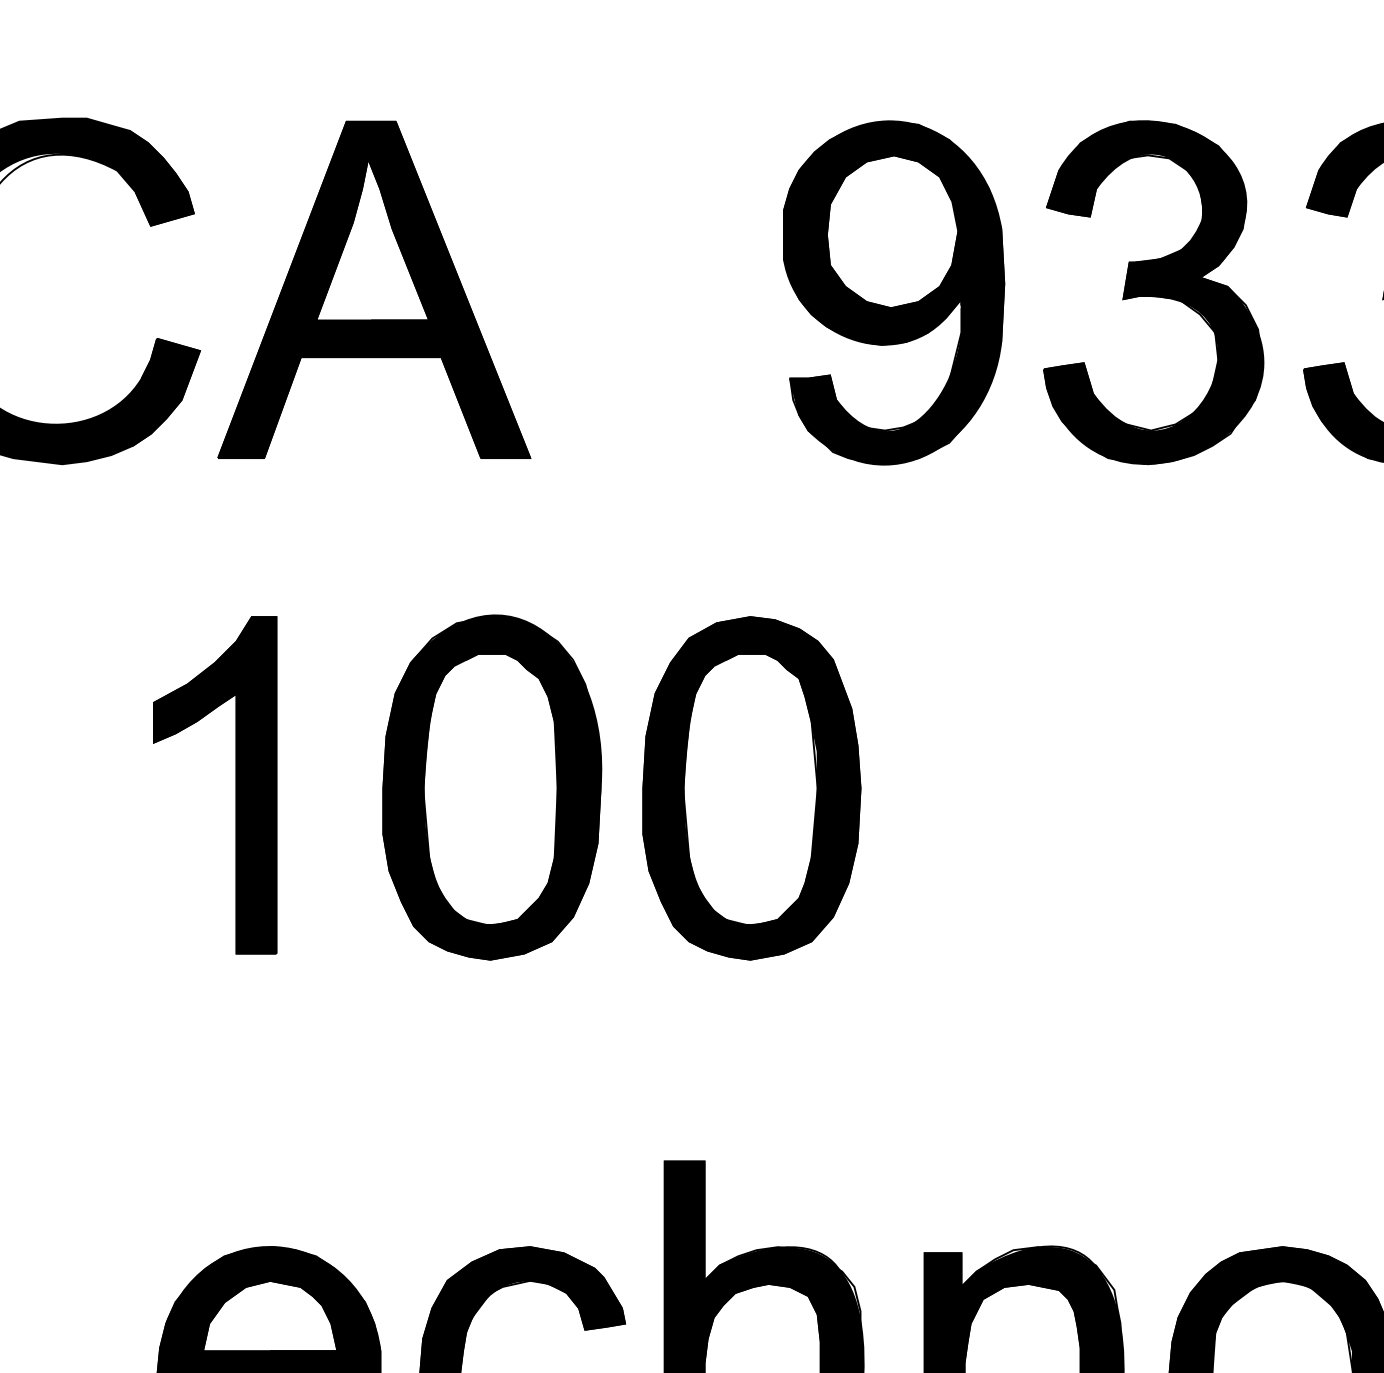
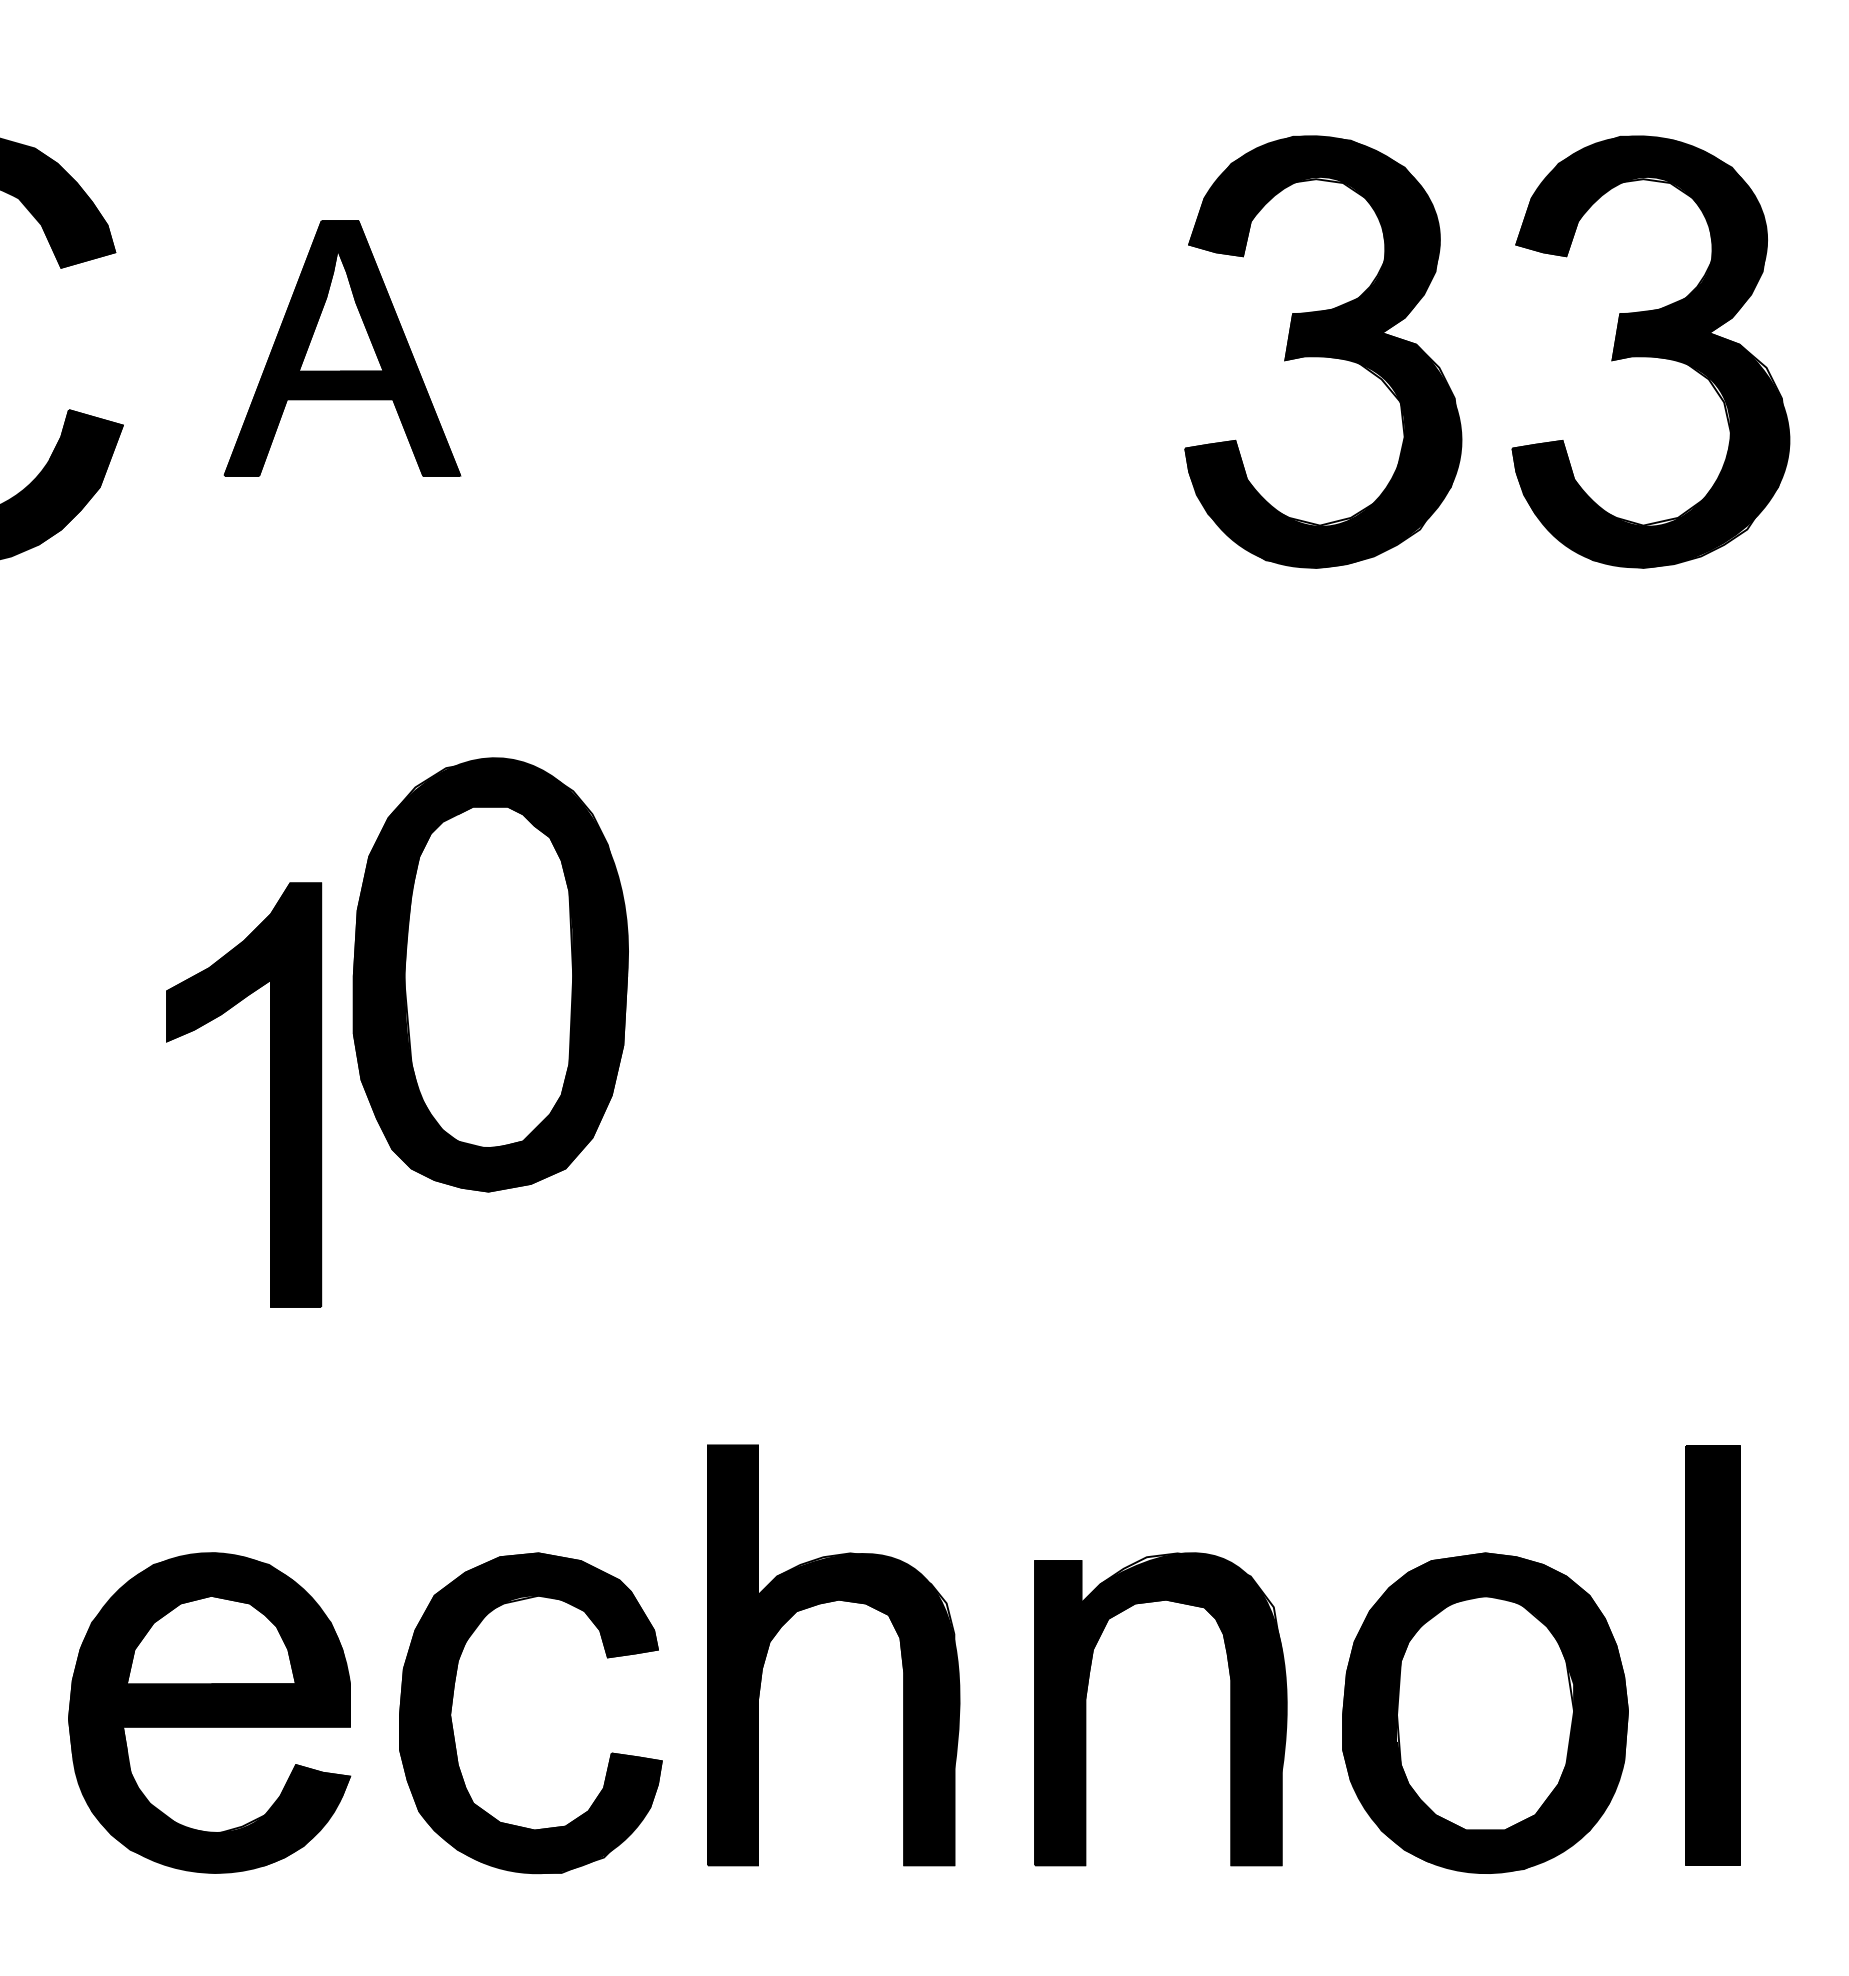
part: (374, 289) -> (342, 348), size x0.6
part: (894, 293) -> (996, 352), removed
part: (236, 784) -> (270, 1094), moved
part: (751, 788) -> (817, 975), removed

